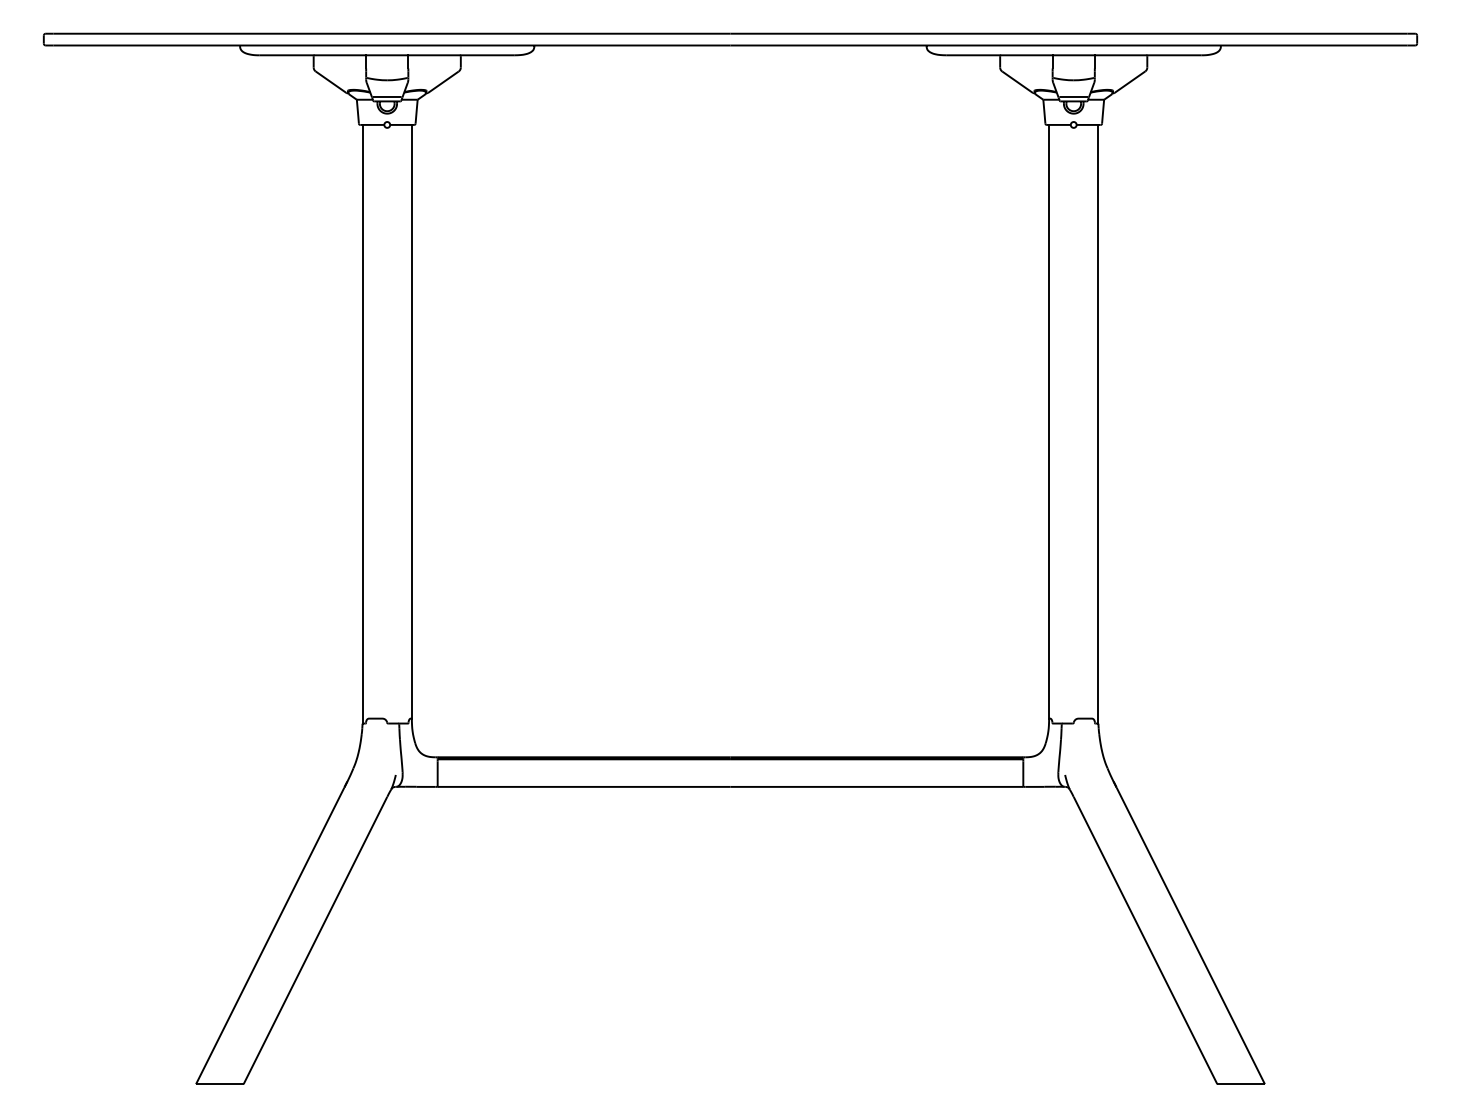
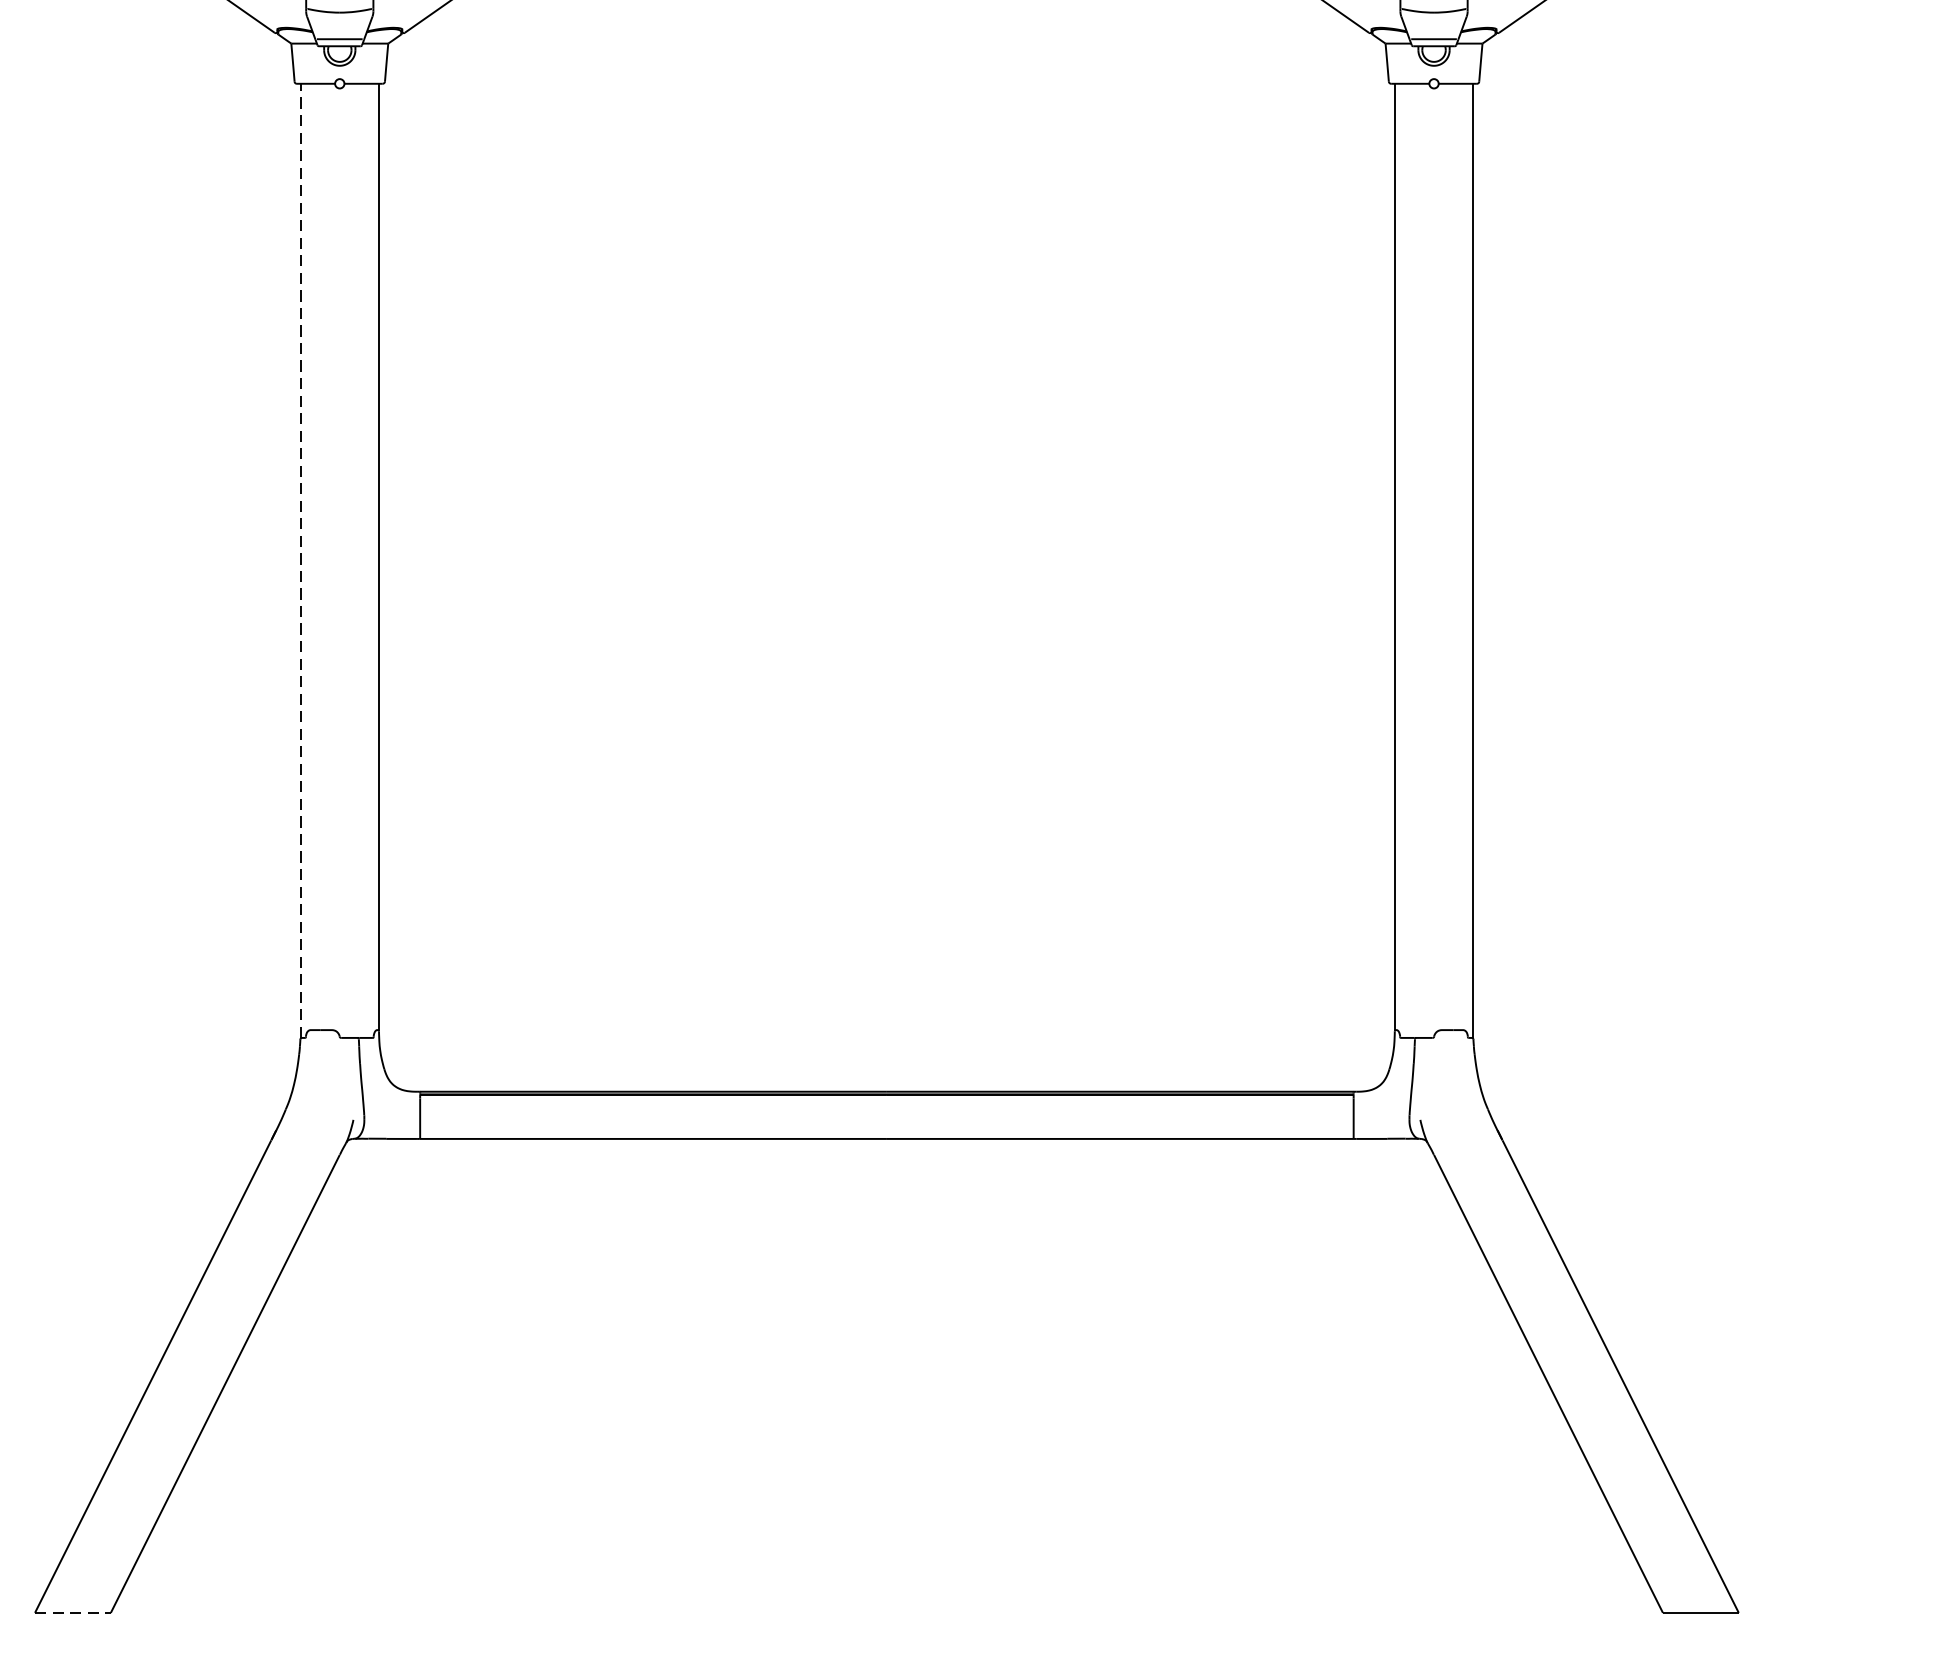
line: (362, 423) -> (300, 559), solid -> dashed
line: (219, 1084) -> (72, 1613), solid -> dashed

